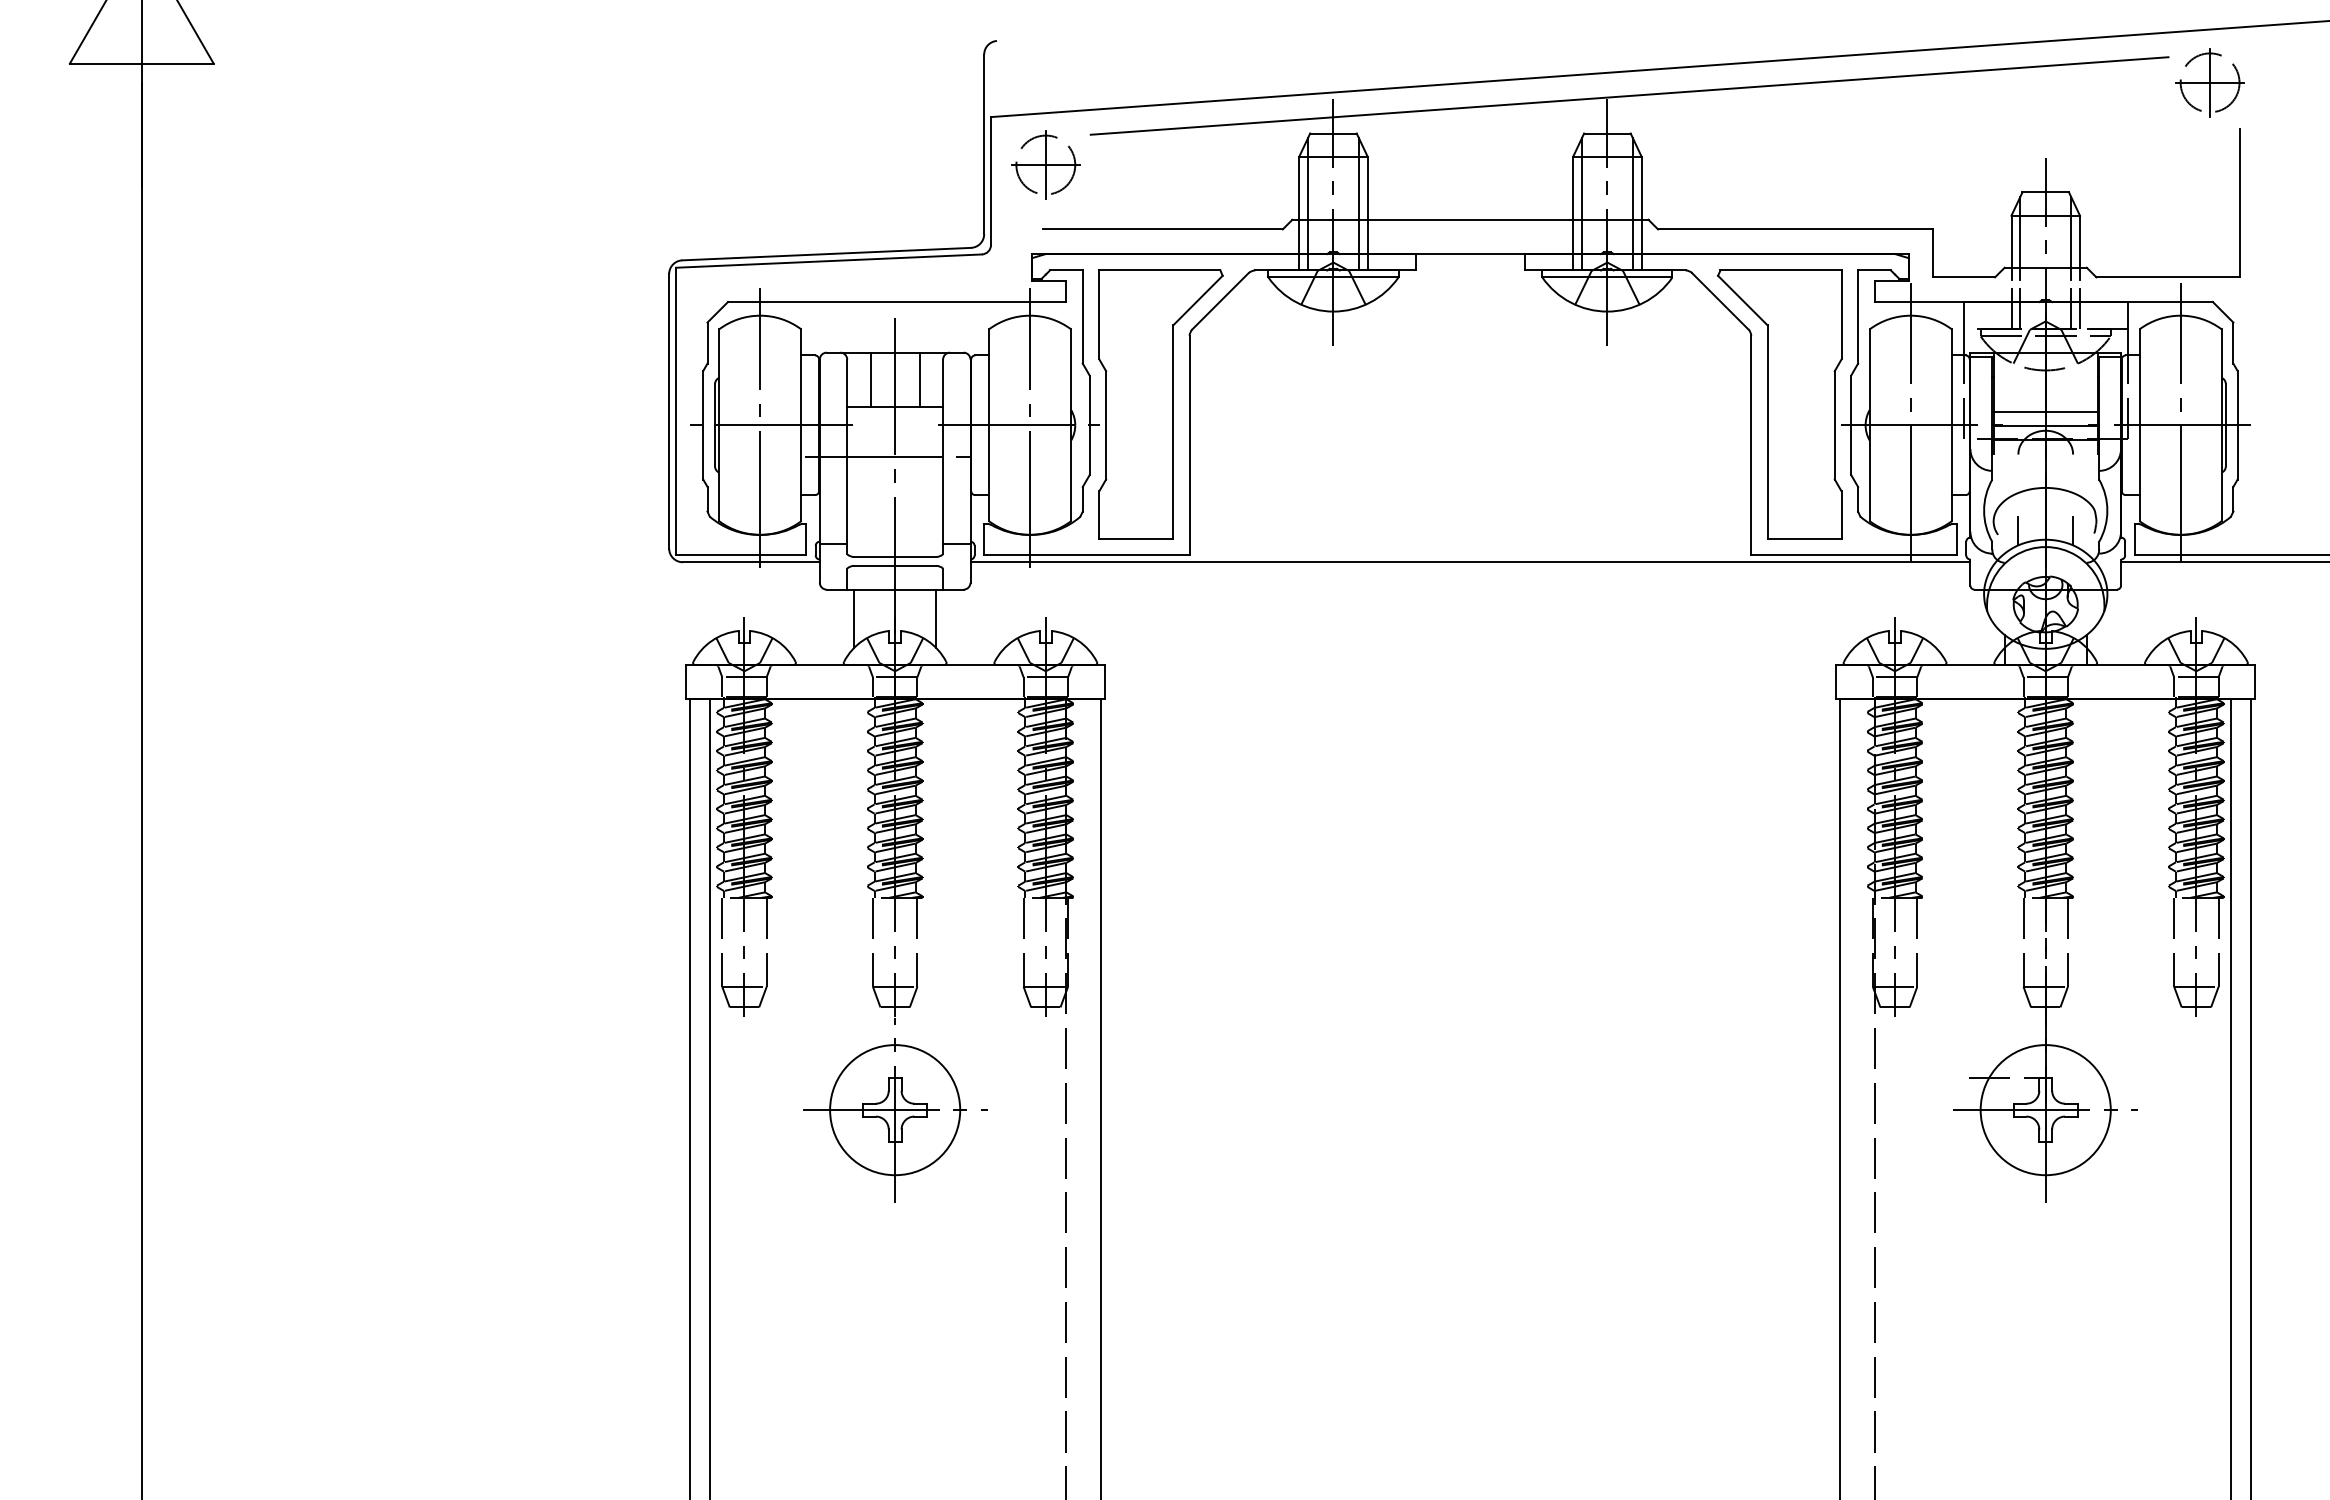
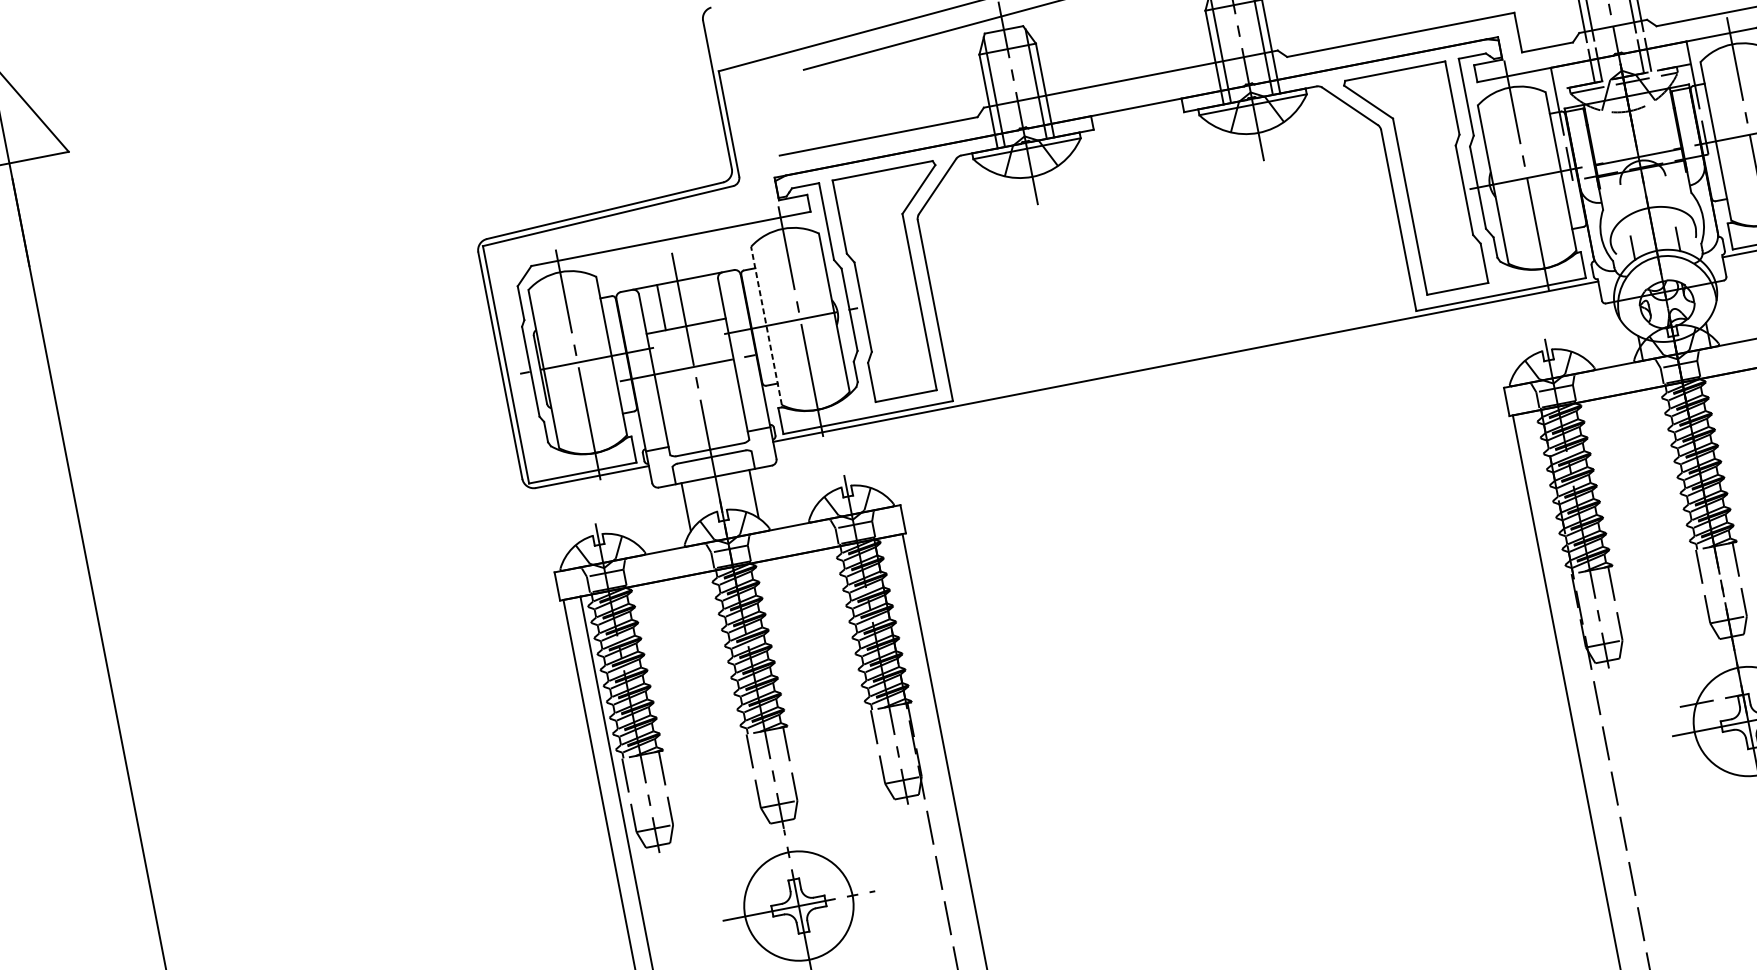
part: (1045, 164) -> (771, 101), removed
line: (919, 379) -> (701, 299), removed
line: (2045, 411) -> (1636, 145), removed
line: (988, 425) -> (766, 326), solid -> dashed

